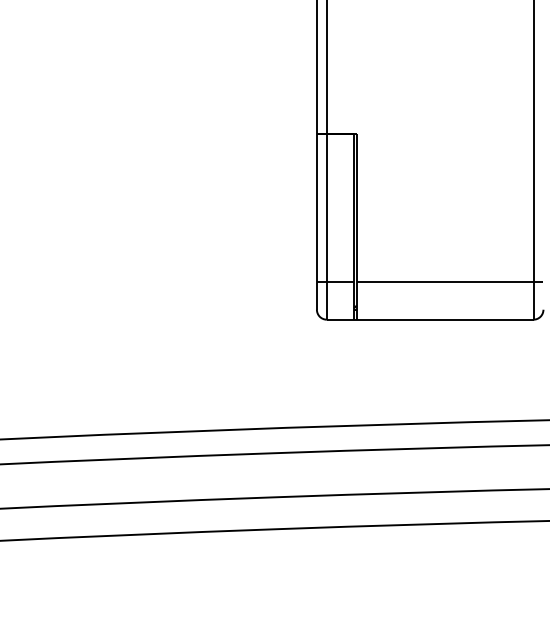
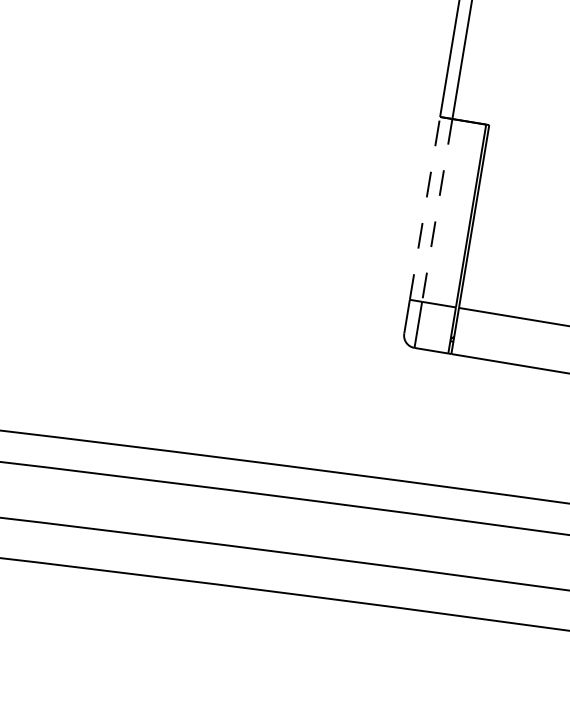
line: (316, 207) -> (424, 207), solid -> dashed
line: (326, 208) -> (436, 210), solid -> dashed

